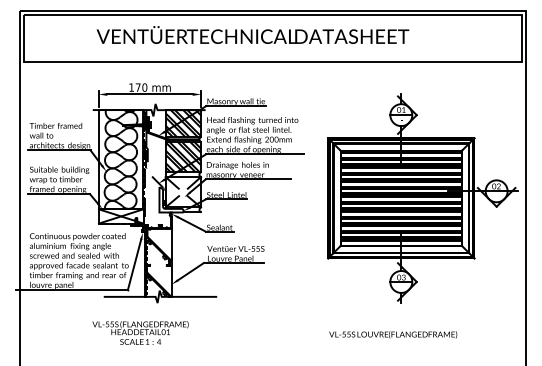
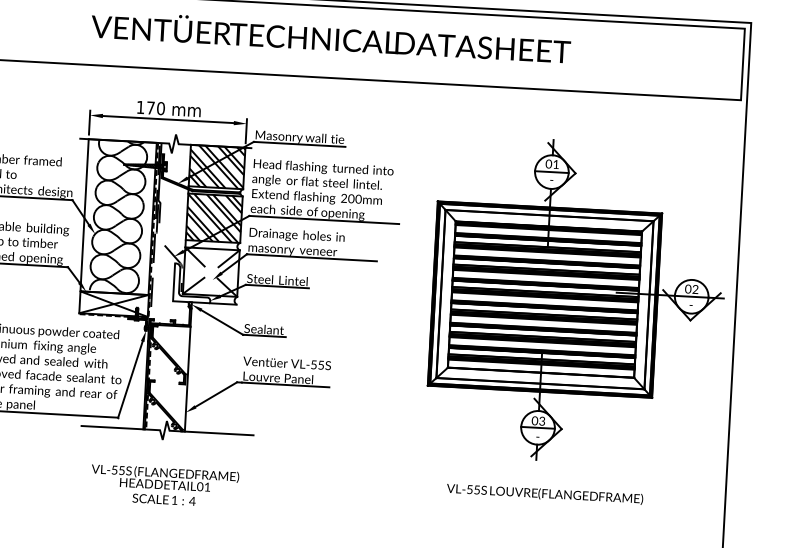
text: (140, 332) -> (164, 485), moved
text: (393, 334) -> (545, 493), moved

